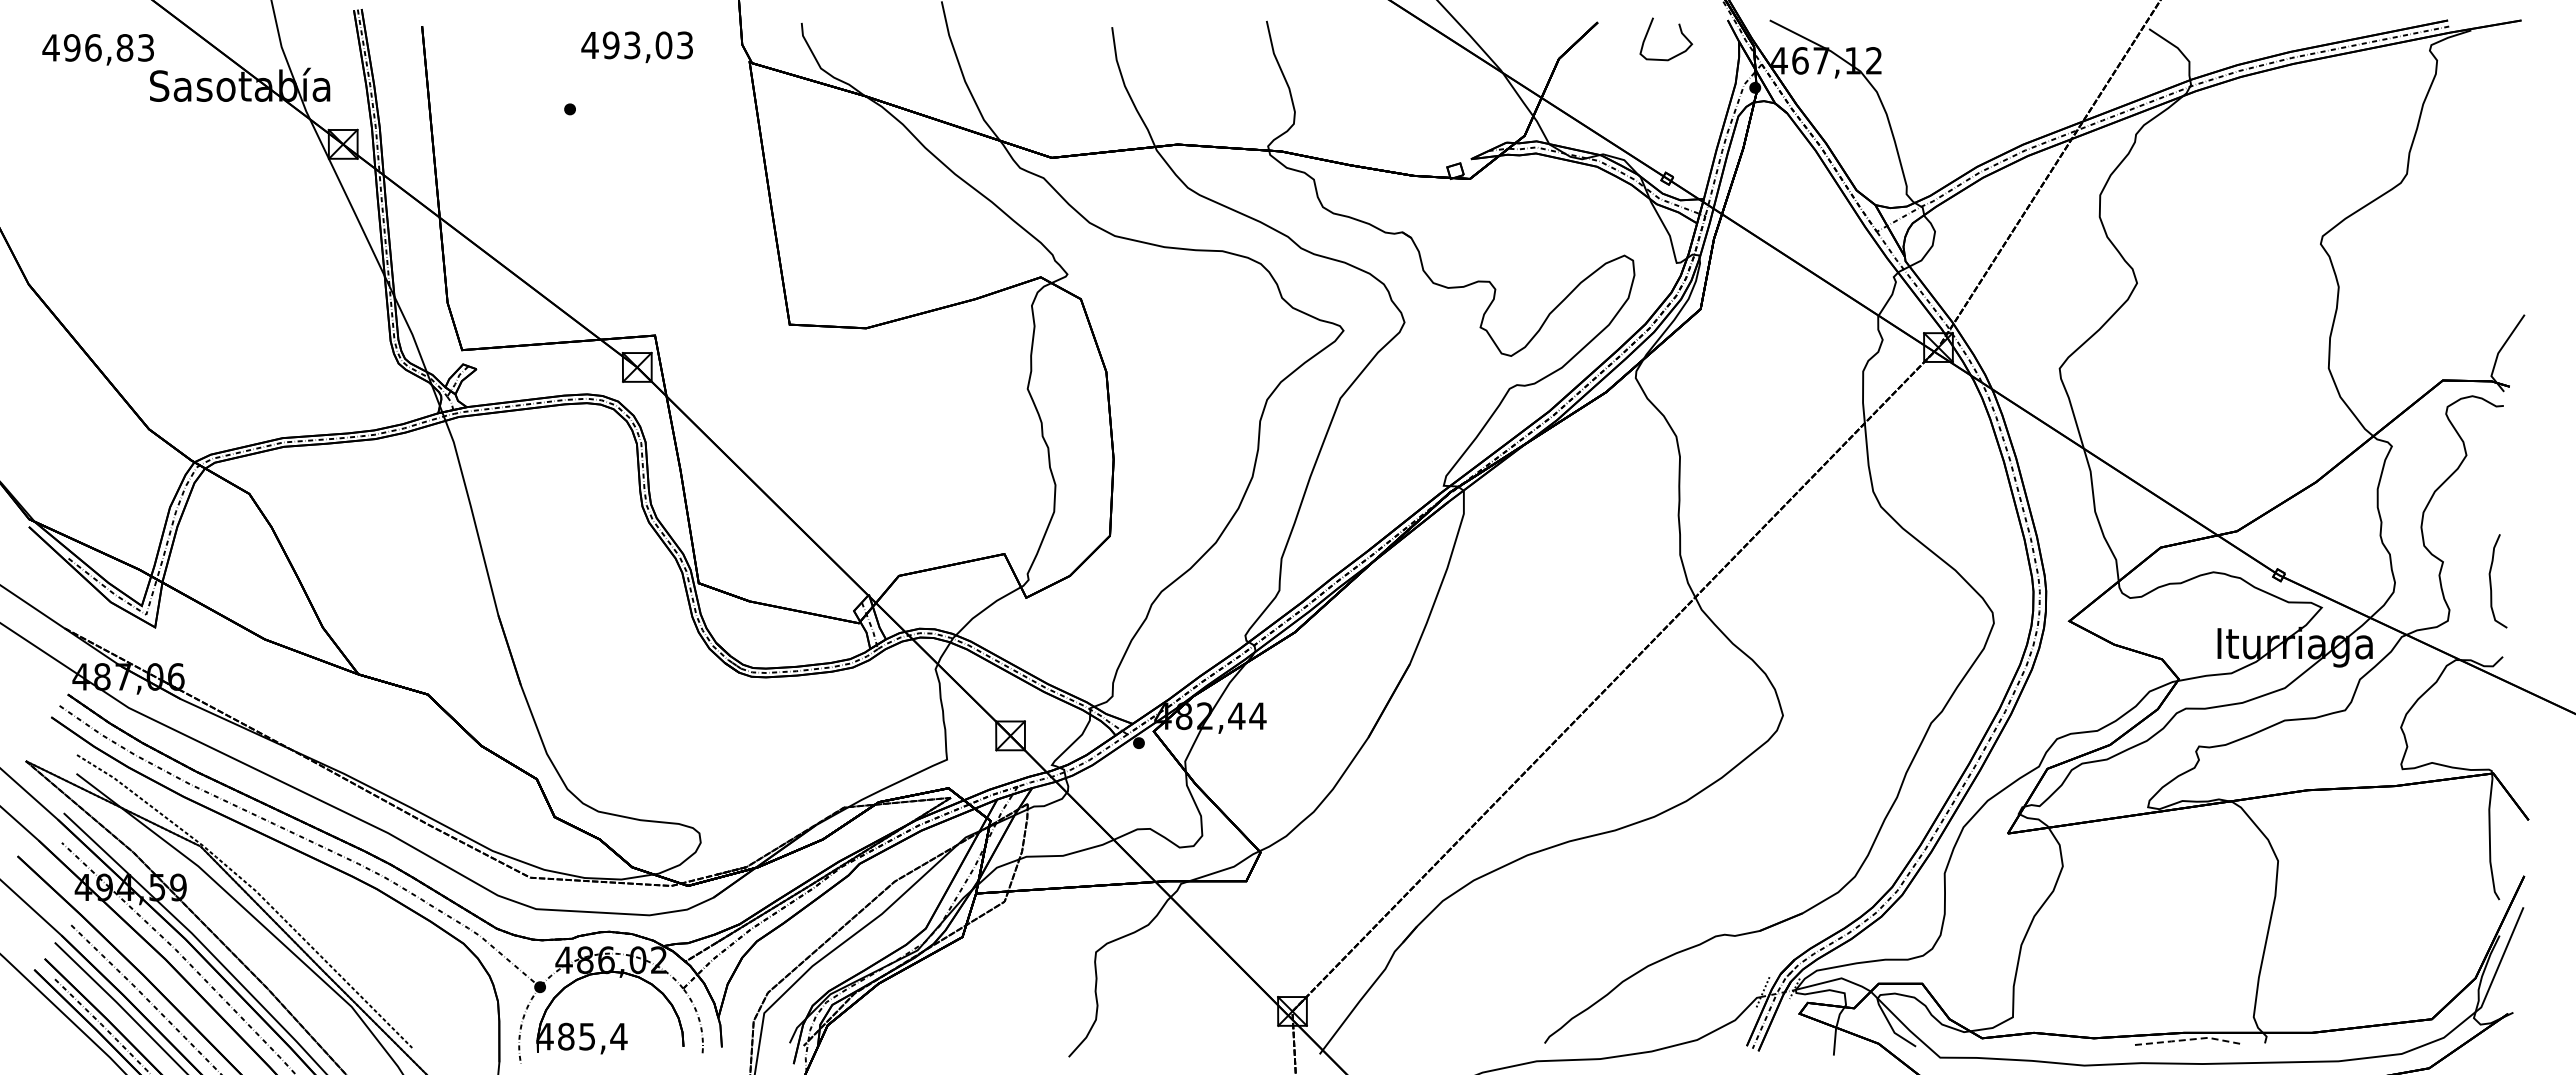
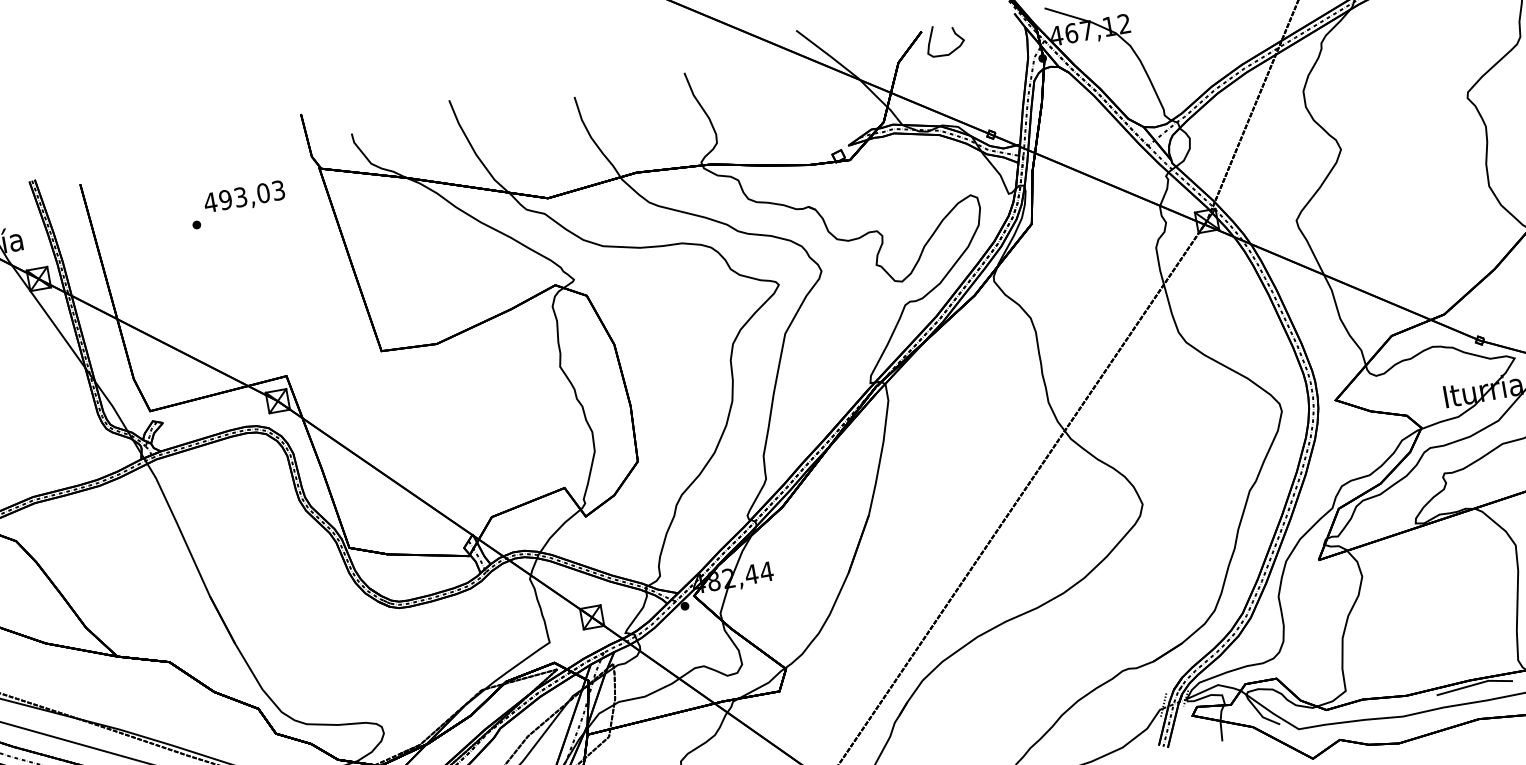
curve: (1680, 32) -> (954, 33), moved
text: (636, 47) -> (244, 198), moved
line: (2189, 1039) -> (1475, 684), dashed -> solid

